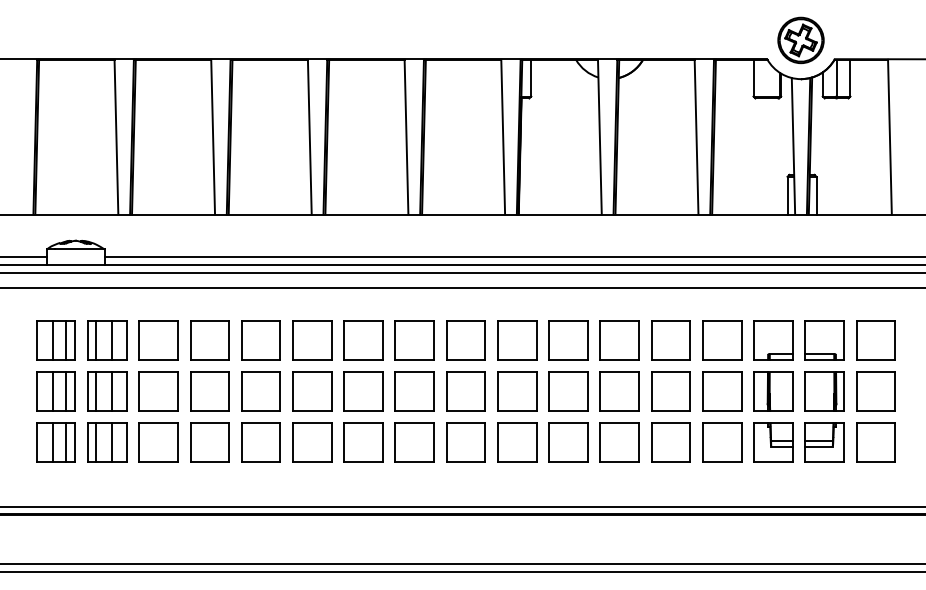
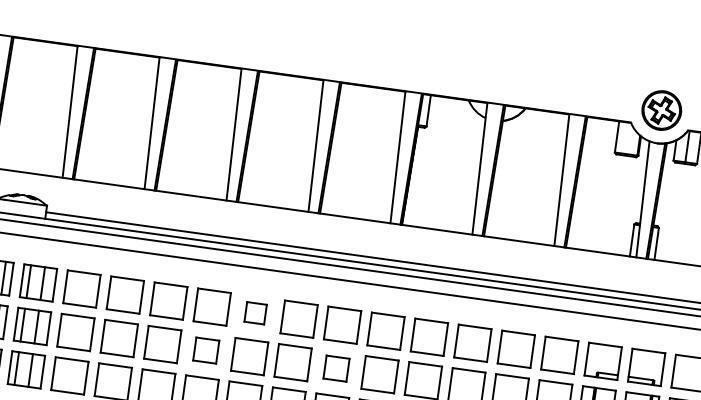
part: (363, 340) -> (255, 313), size x0.6
part: (312, 391) -> (206, 350), size x0.7
part: (465, 391) -> (336, 368), size x0.7

